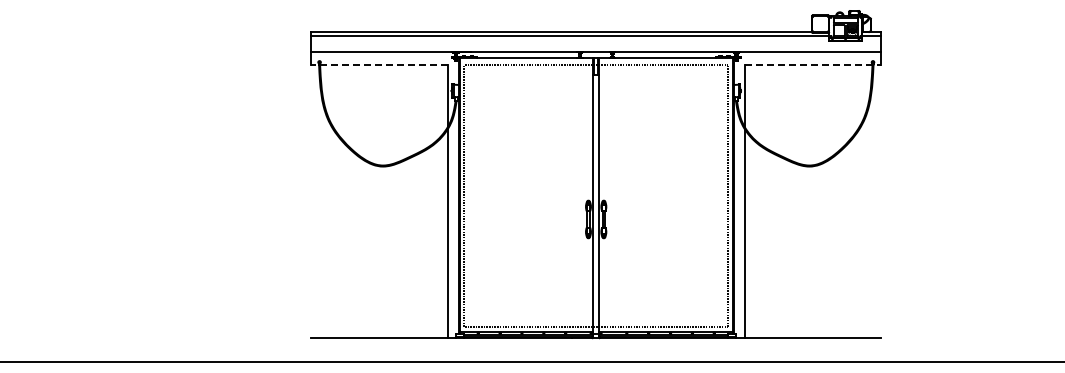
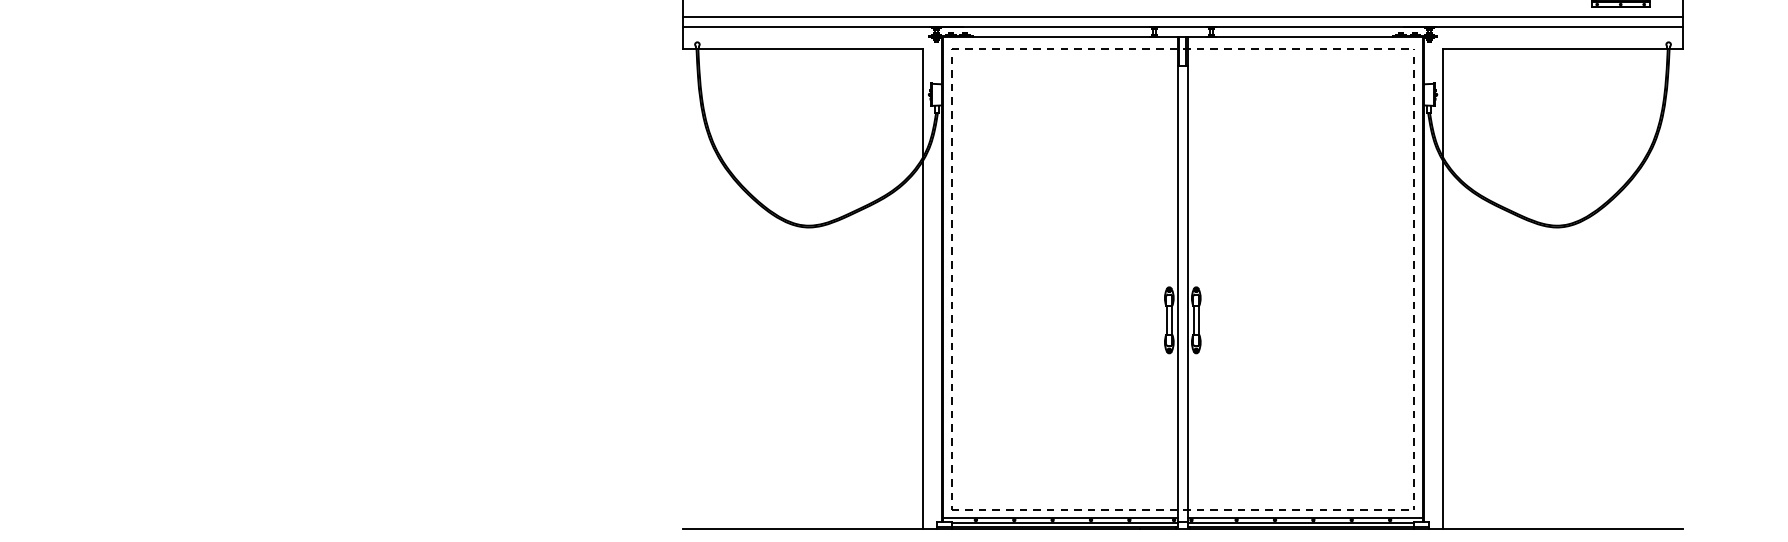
line: (596, 46) -> (1183, 16), added
line: (379, 65) -> (802, 50), dashed -> solid
line: (813, 65) -> (1564, 50), dashed -> solid

